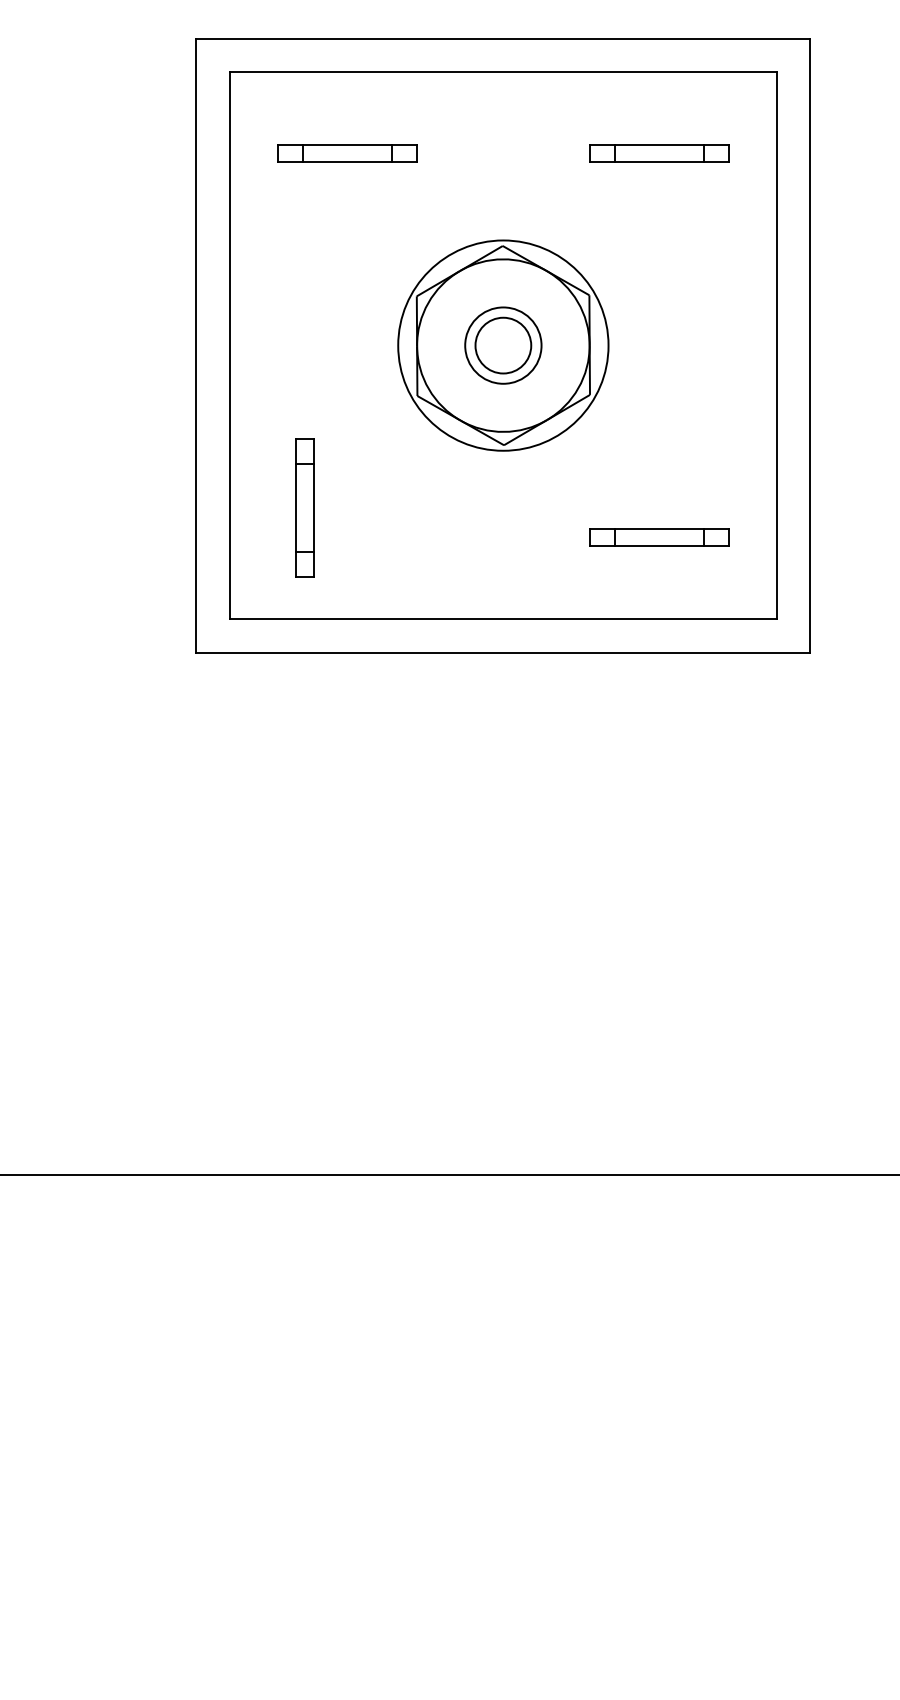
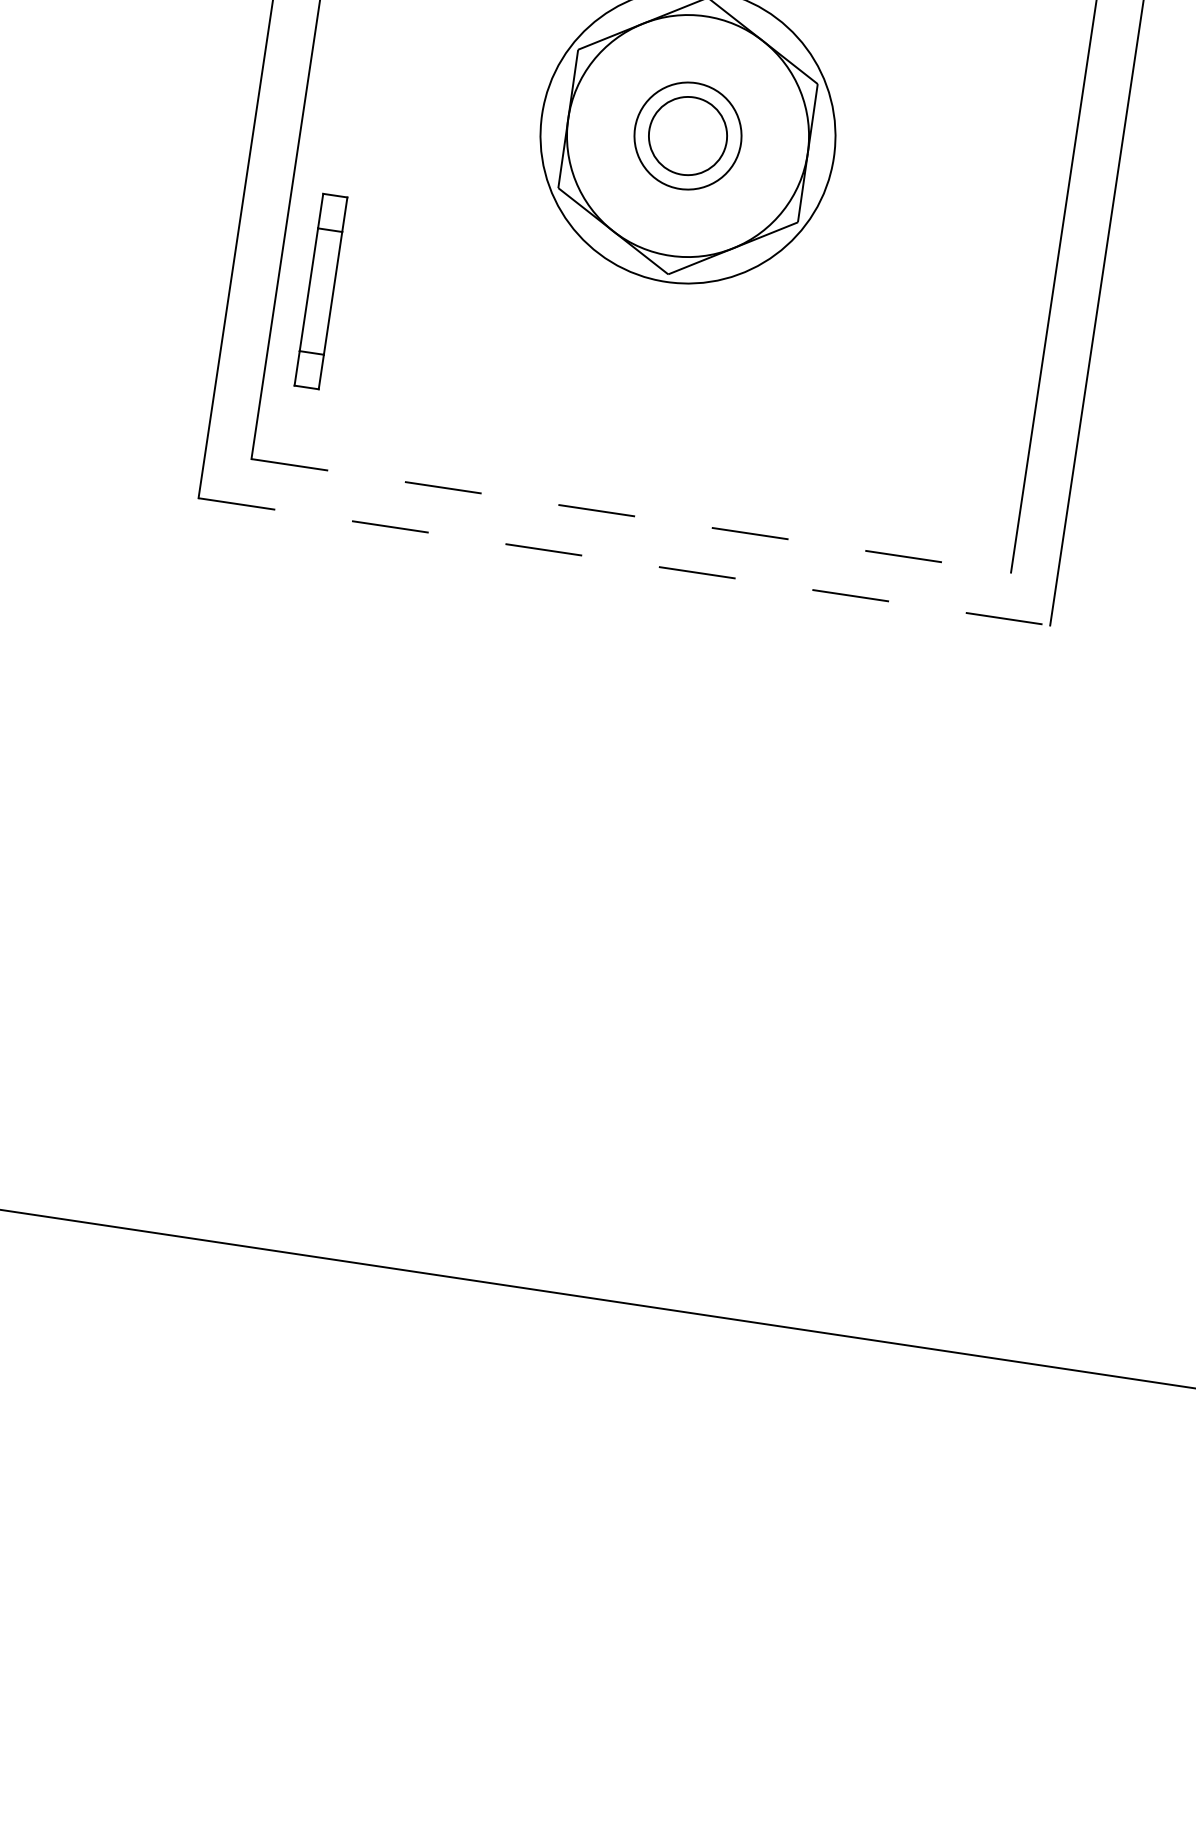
part: (304, 507) -> (320, 290), moved
part: (659, 537) -> (864, 434), removed
line: (503, 619) -> (631, 515), solid -> dashed
line: (503, 652) -> (624, 561), solid -> dashed

